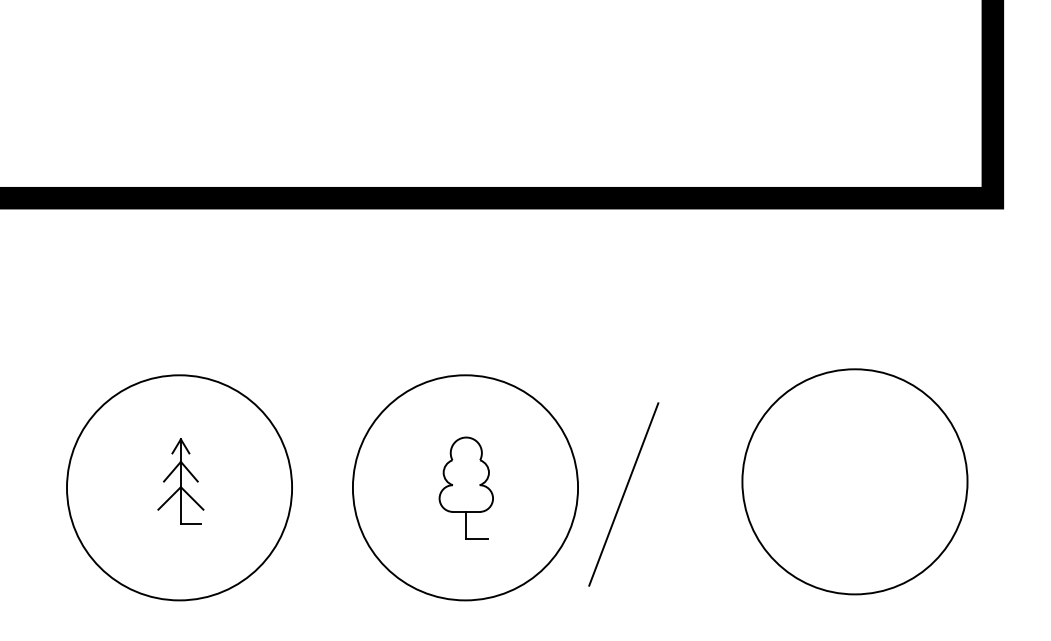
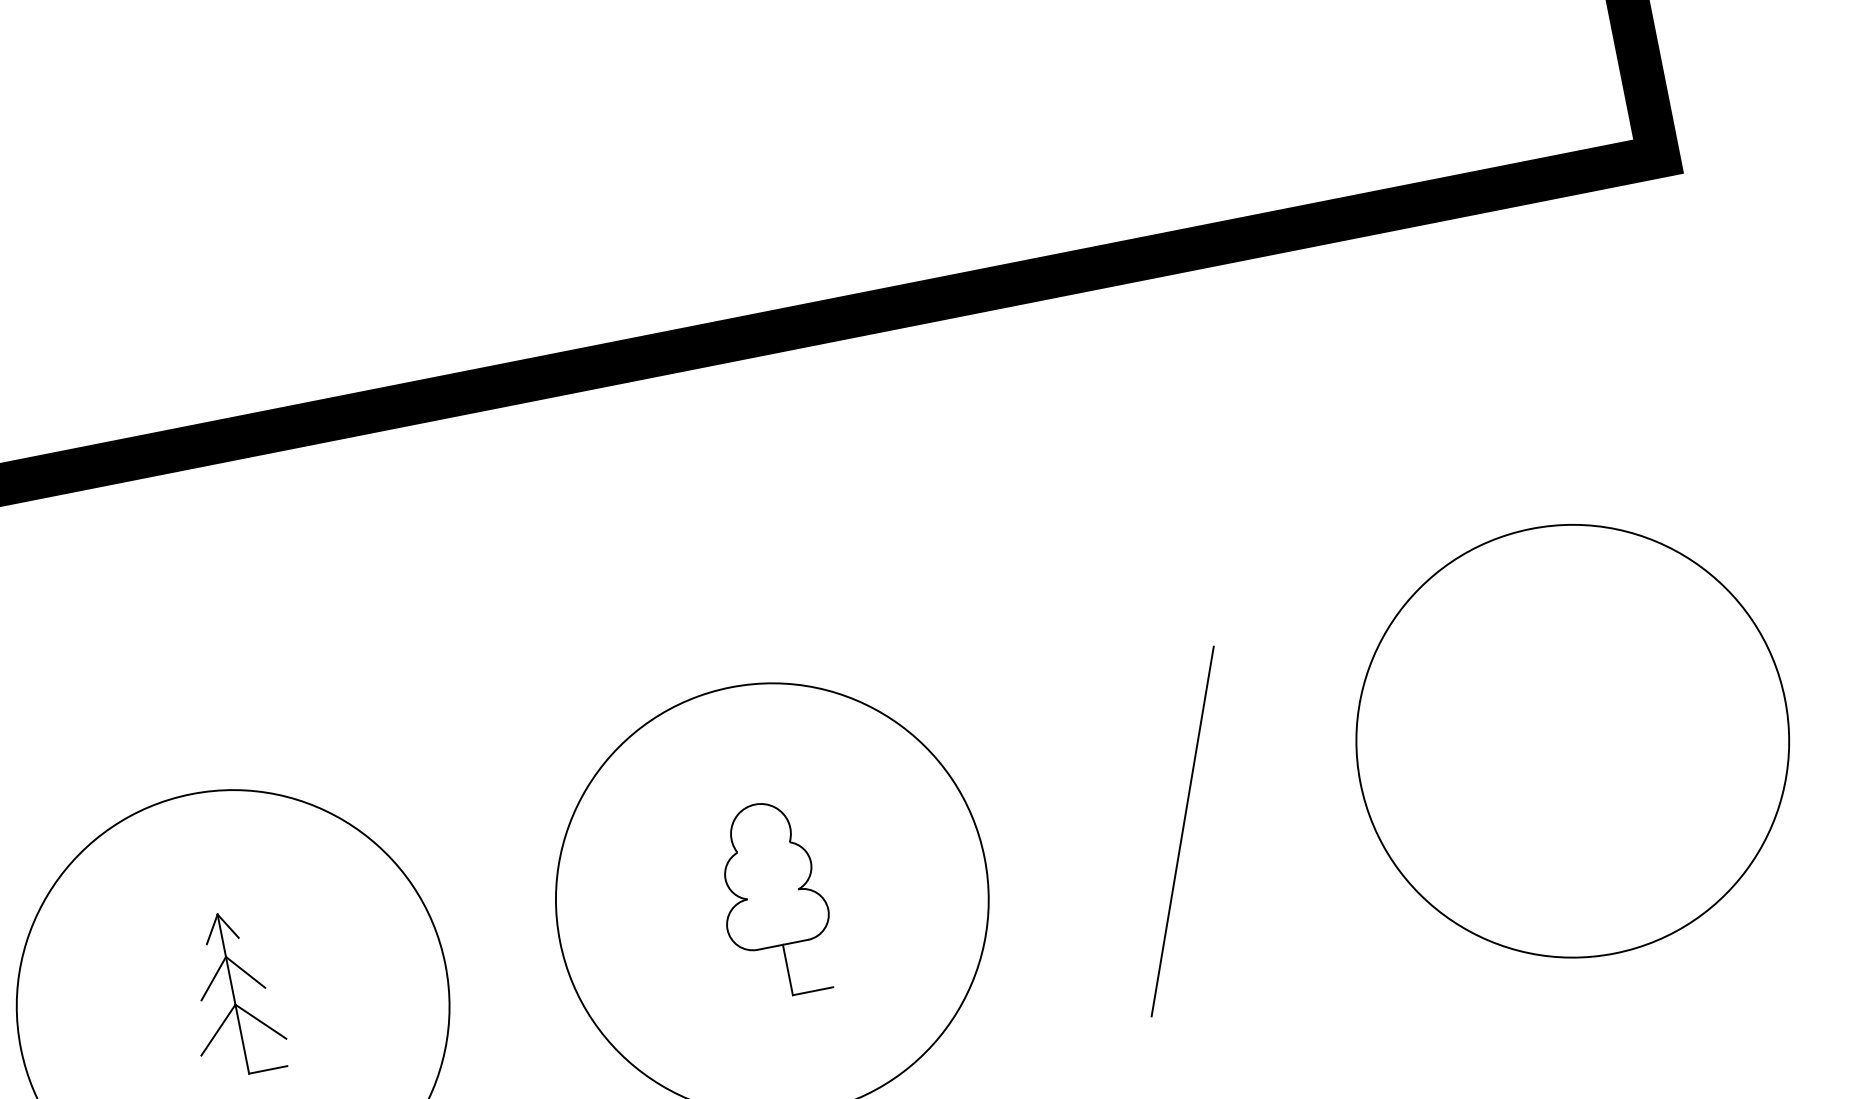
circle: (854, 481) -> (1571, 740), moved
line: (623, 494) -> (1182, 831), moved

